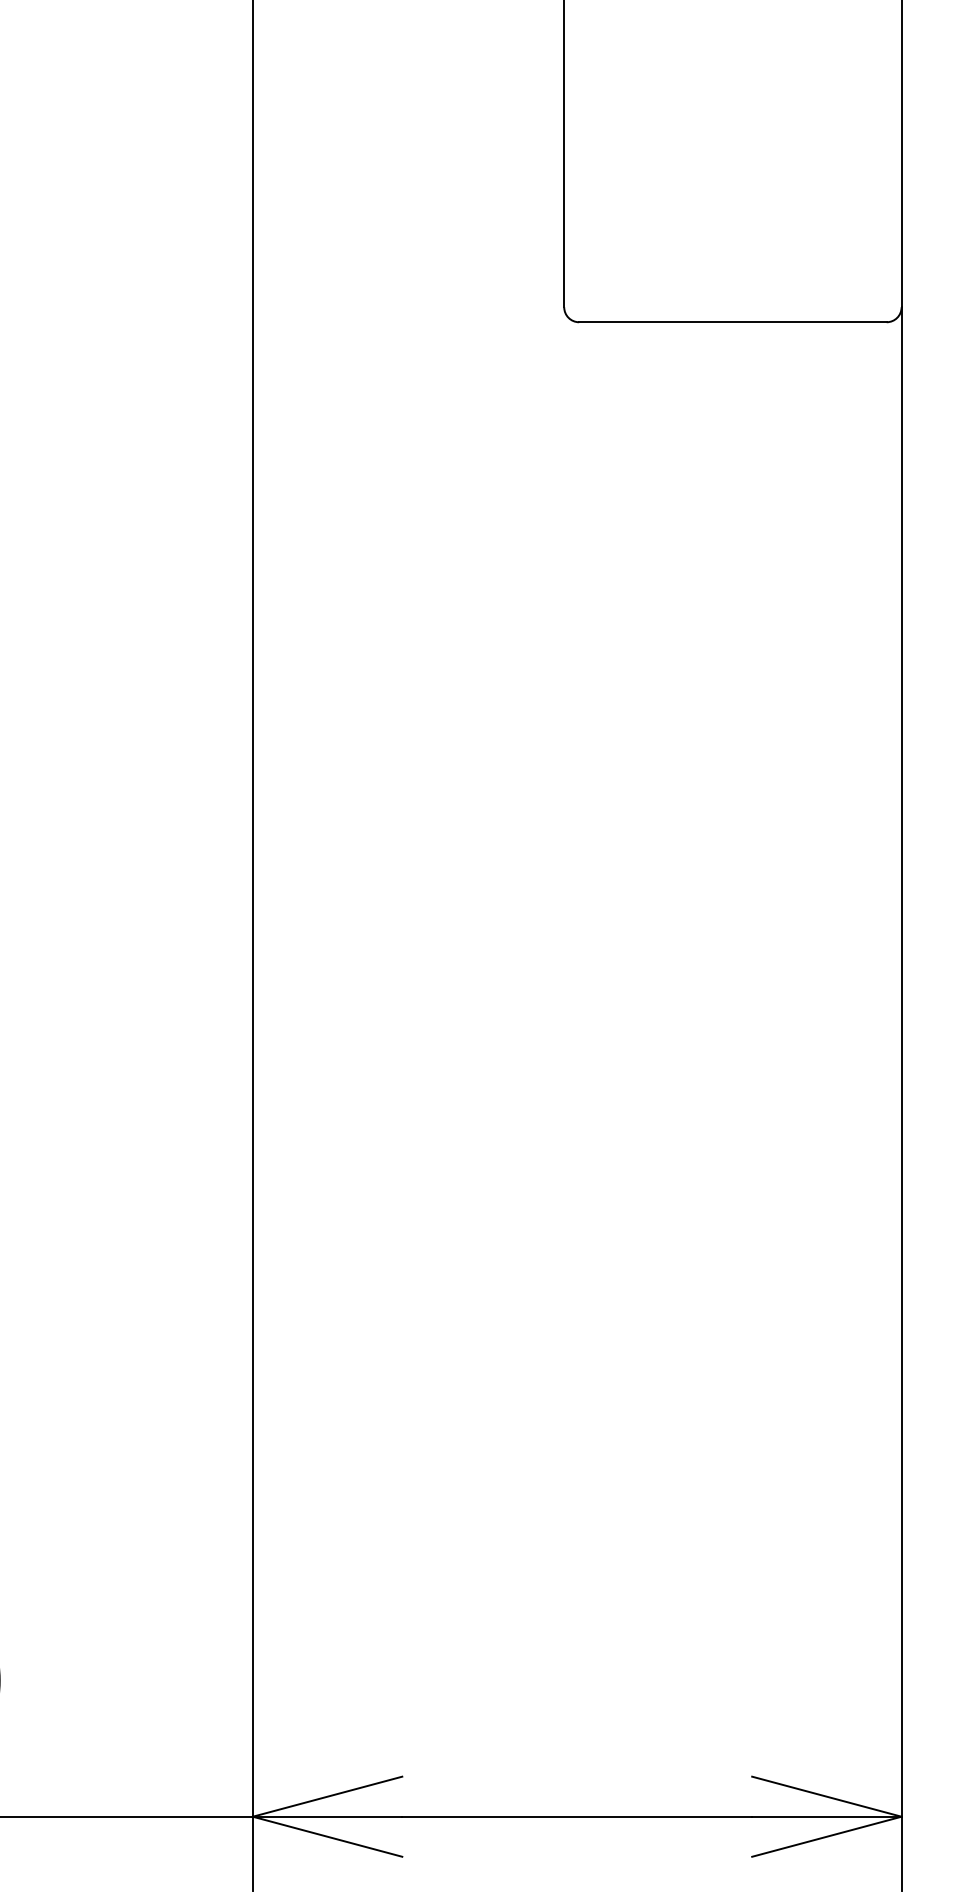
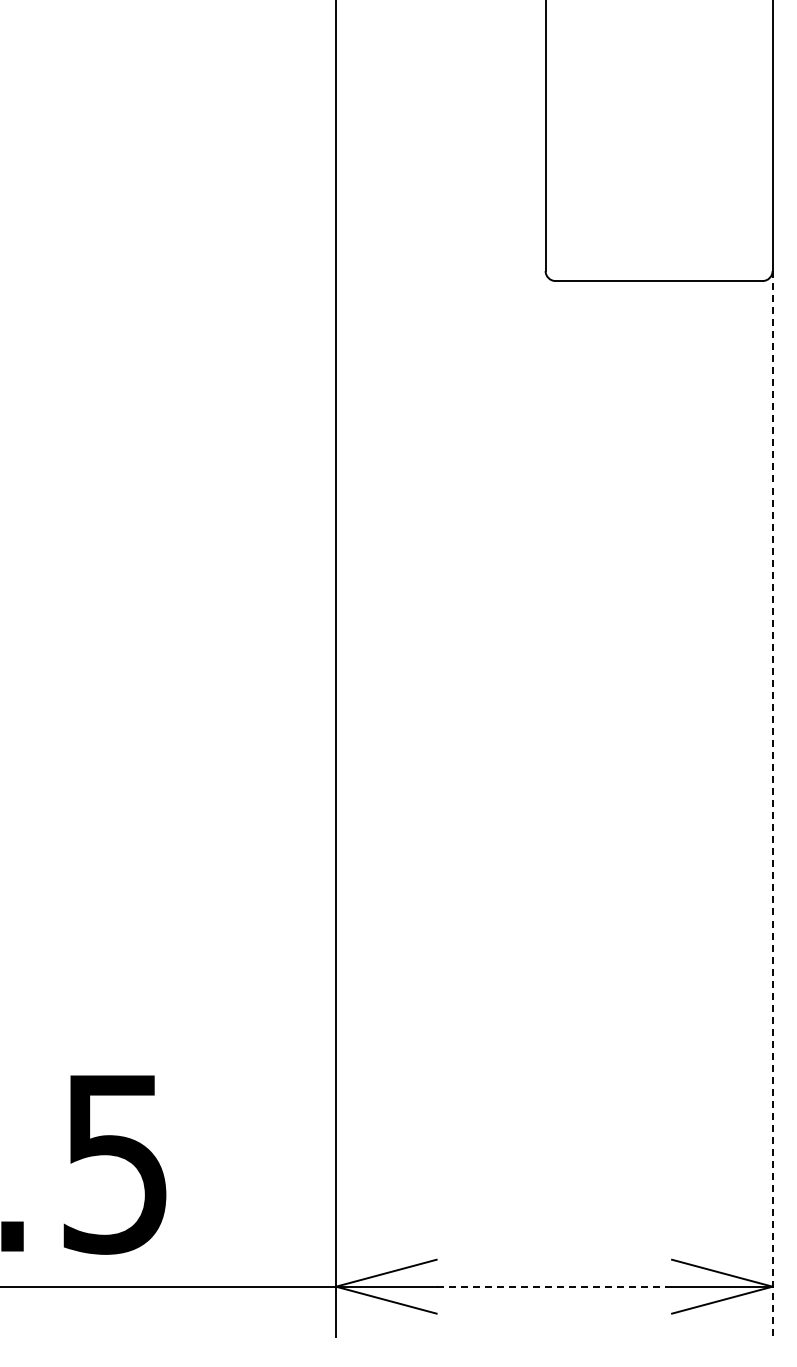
line: (901, 1098) -> (772, 803), solid -> dashed
line: (577, 1816) -> (554, 1286), solid -> dashed

